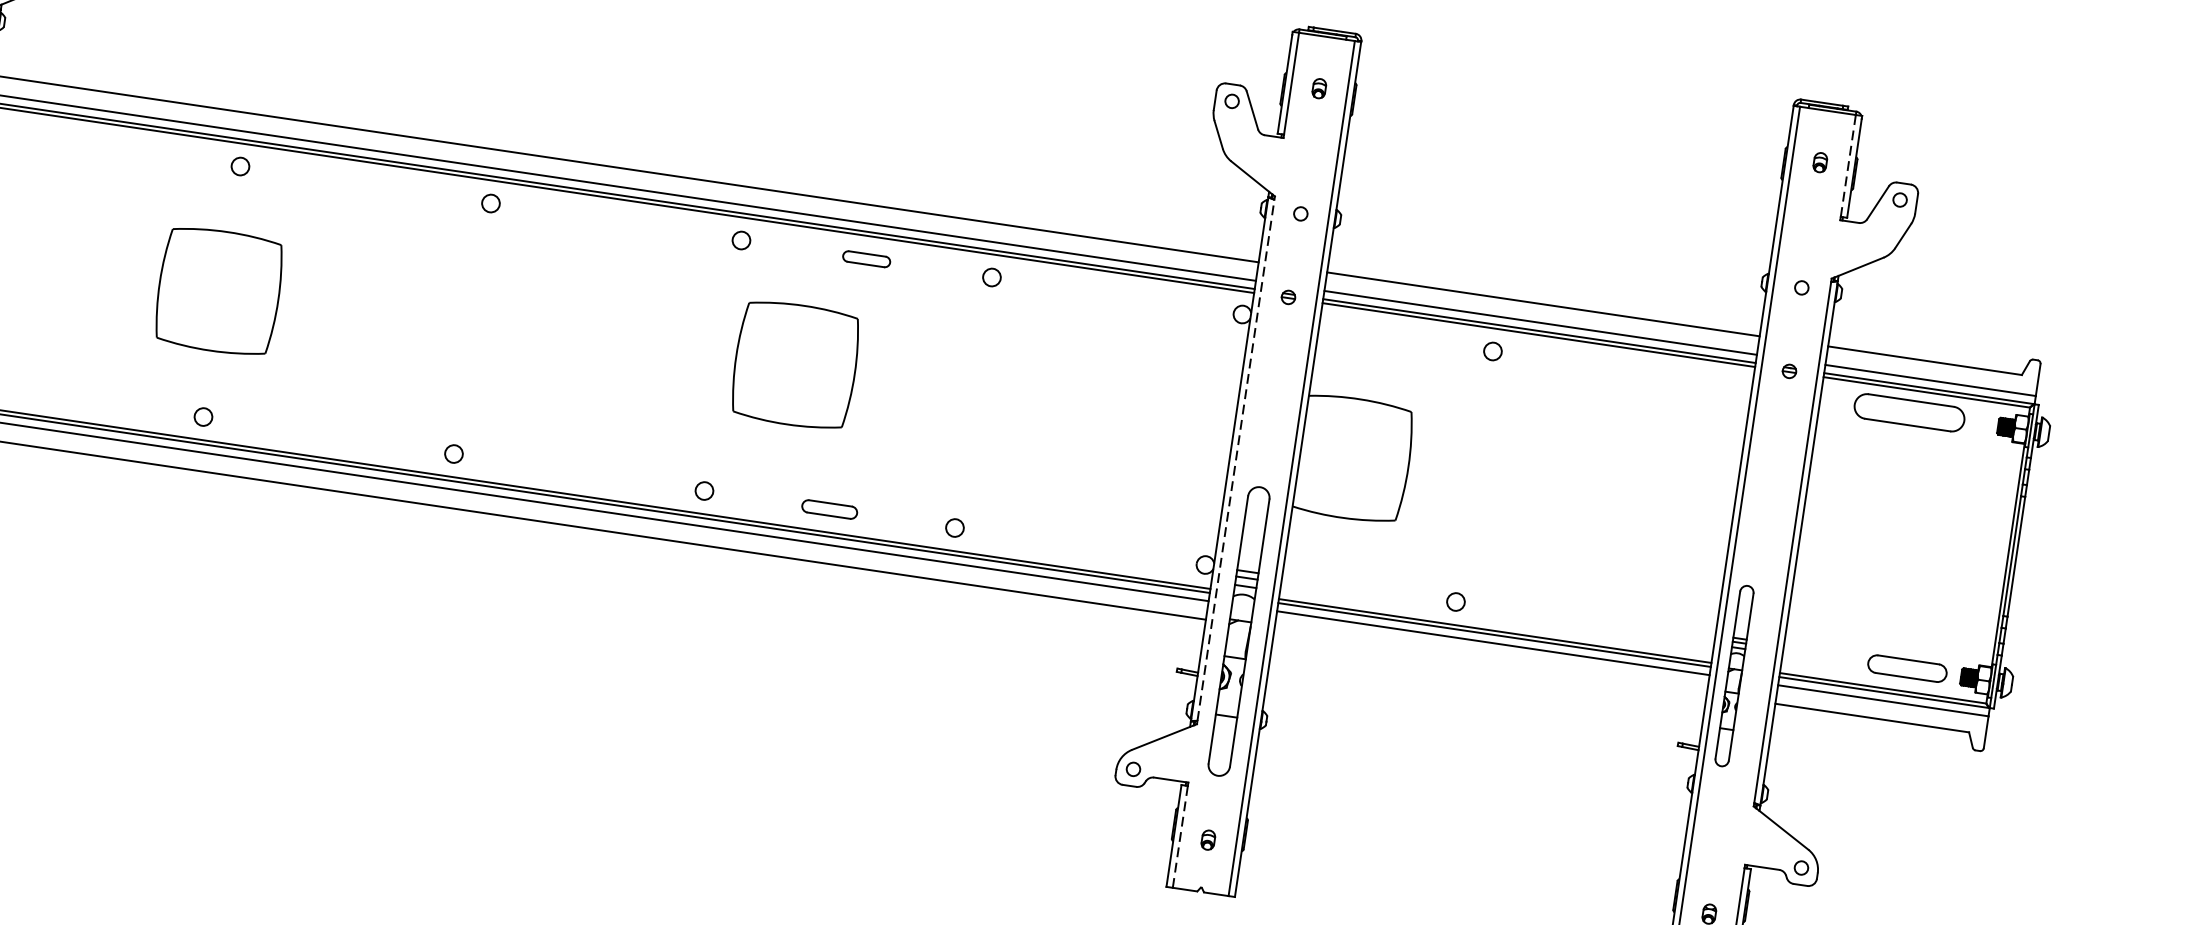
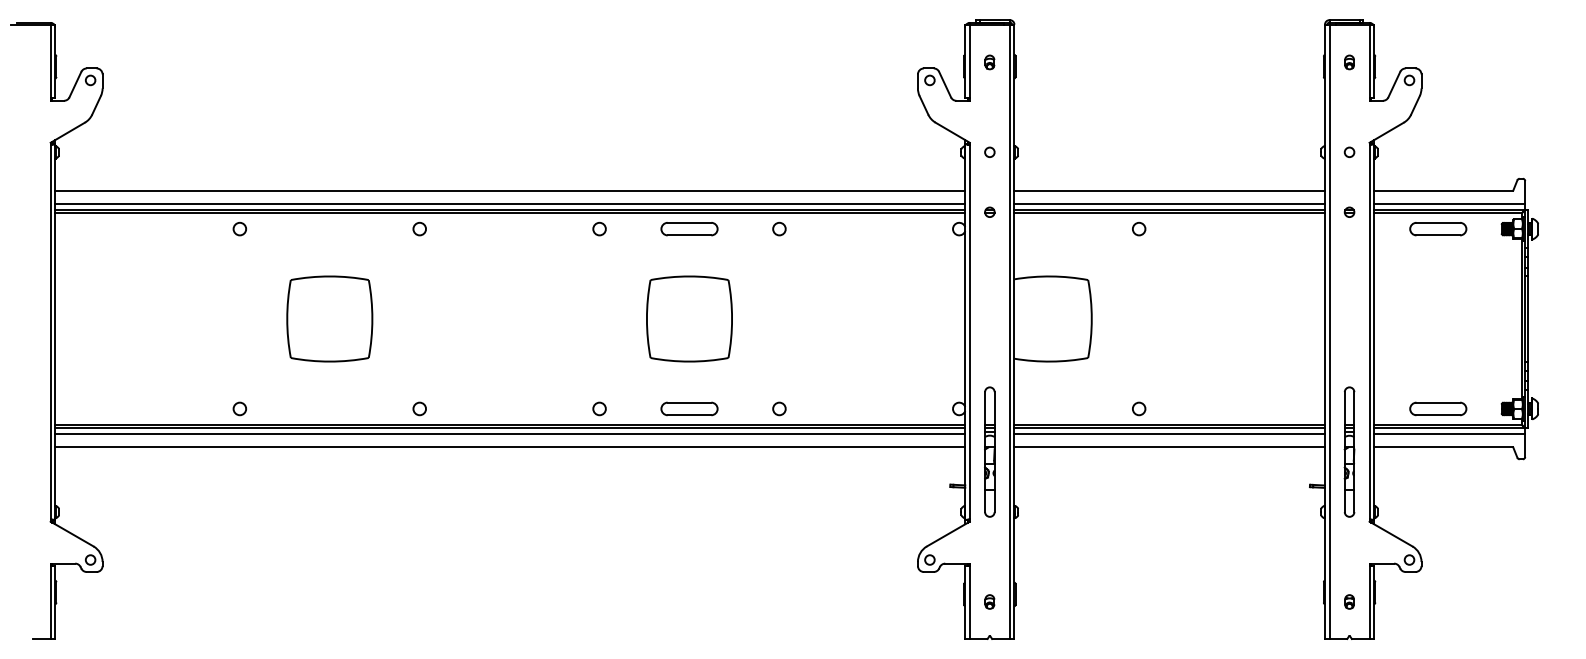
line: (1848, 165) -> (1369, 61), dashed -> solid
part: (866, 259) -> (689, 229), size x1.67
part: (218, 290) -> (329, 318), moved
part: (795, 364) -> (689, 318), moved
part: (1909, 413) -> (1438, 229), size x0.71
line: (1235, 459) -> (969, 331), dashed -> solid
part: (829, 508) -> (689, 408), size x1.43
part: (1238, 630) -> (989, 451), size x0.62
line: (1490, 661) -> (1169, 447), added
part: (1907, 668) -> (1438, 408), moved
part: (1734, 675) -> (1349, 451), moved
line: (1179, 836) -> (969, 602), dashed -> solid

